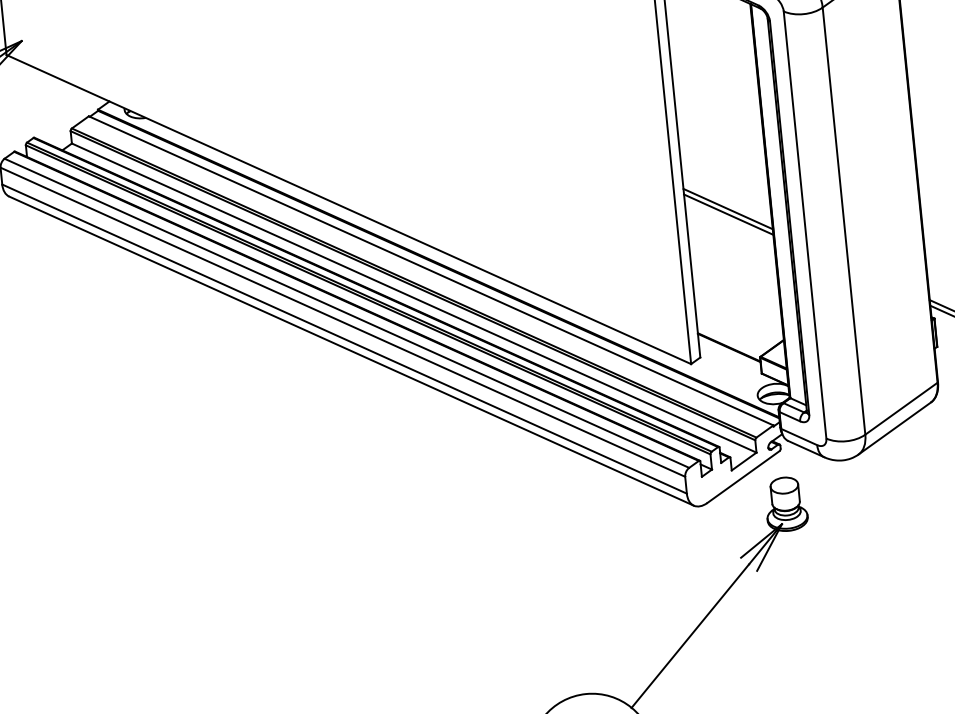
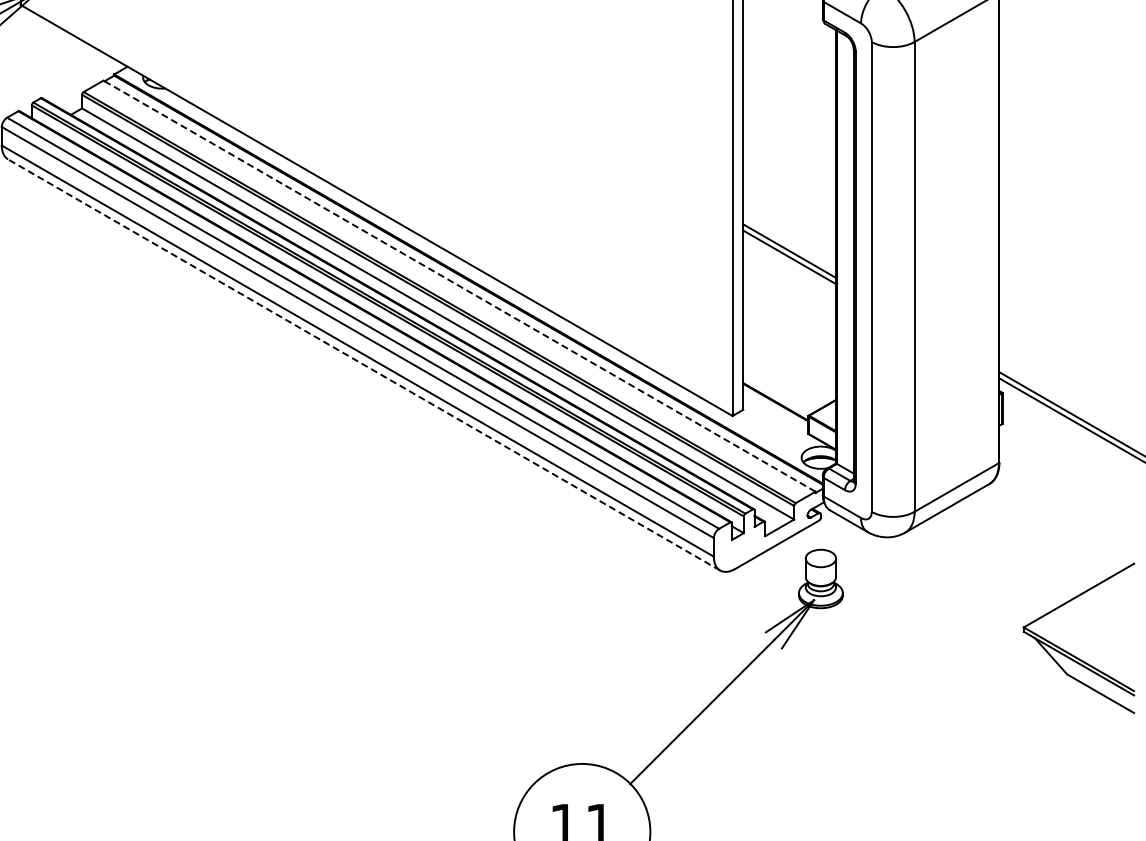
line: (431, 270) -> (459, 285), solid -> dashed
line: (350, 350) -> (363, 364), solid -> dashed

